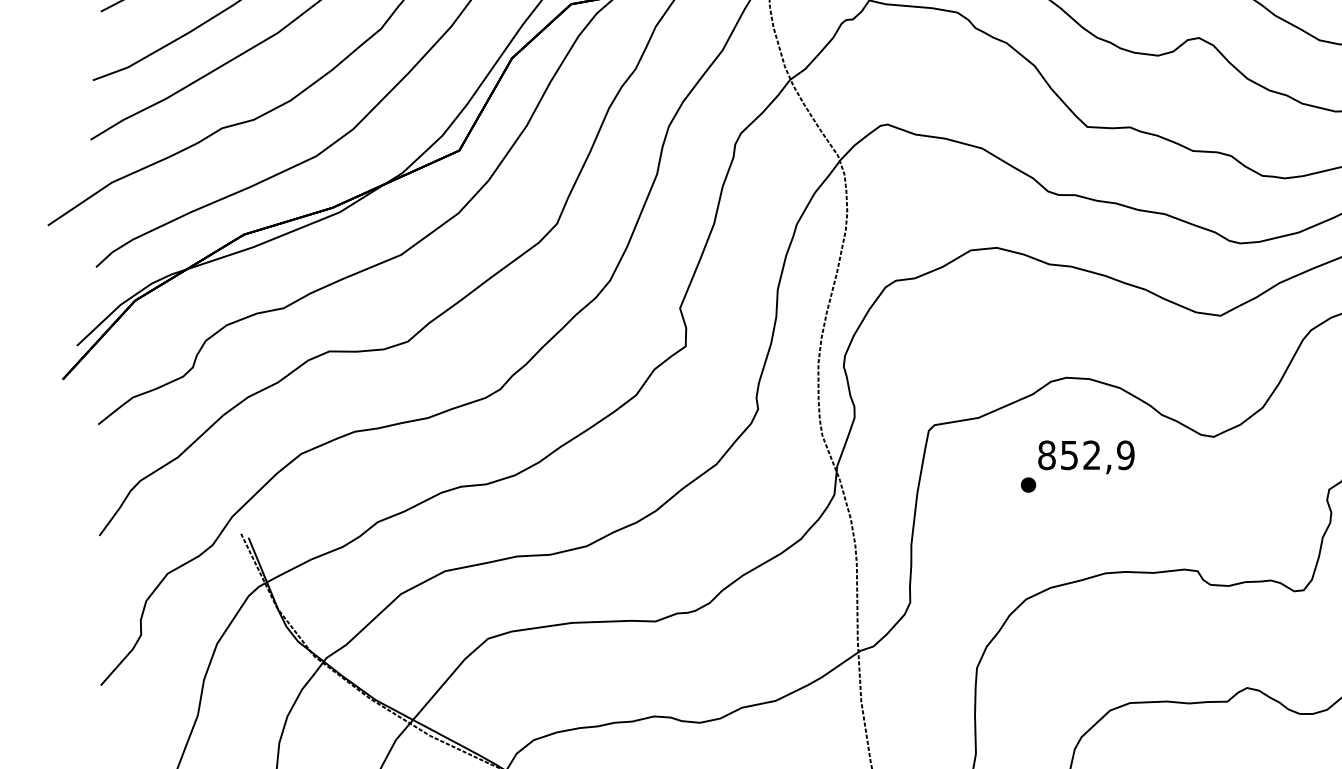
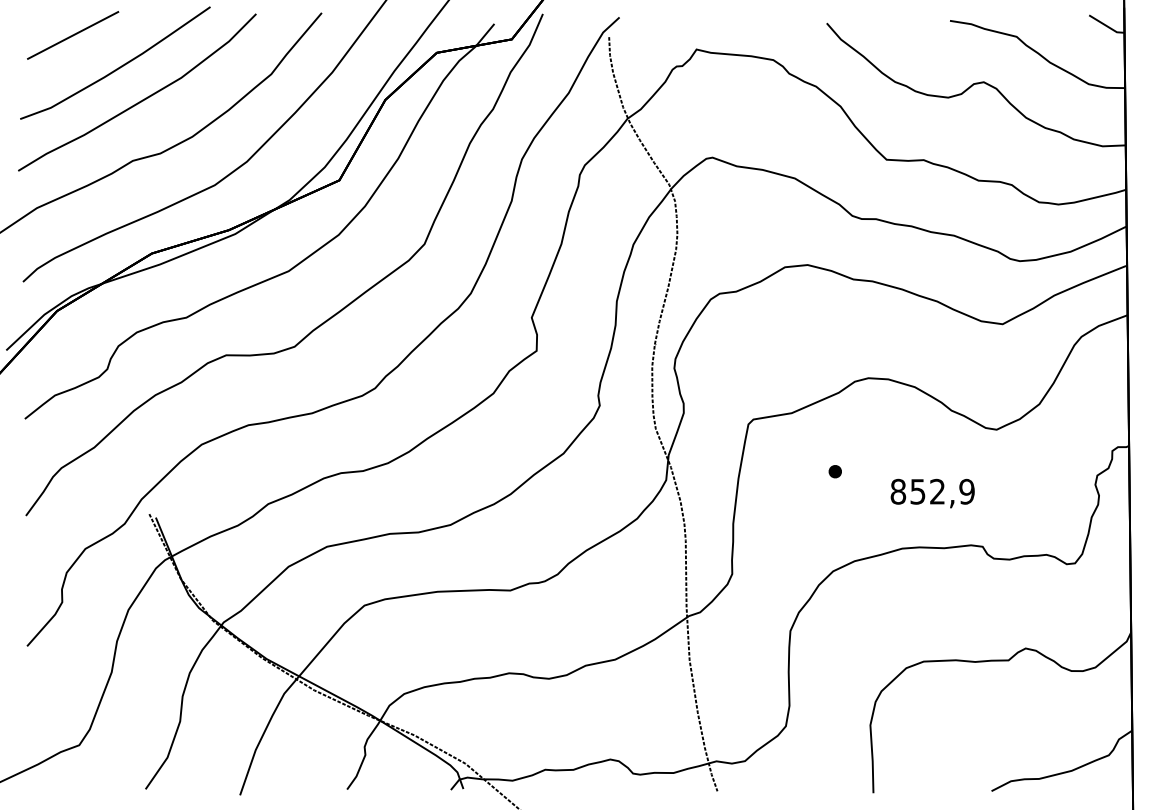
text: (1086, 457) -> (932, 493), moved

